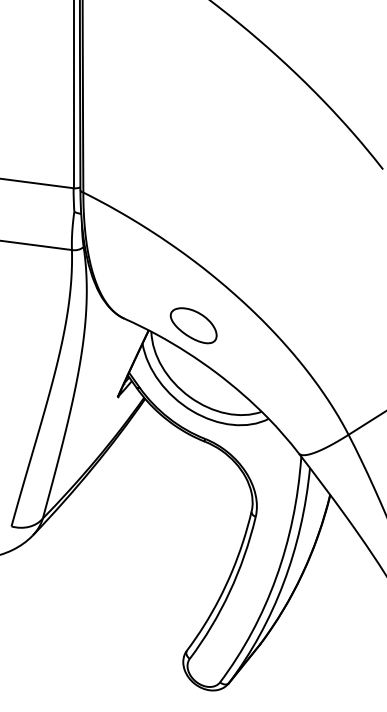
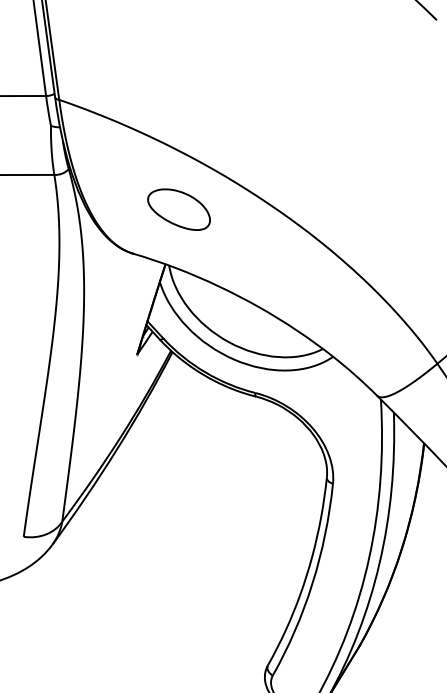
part: (193, 325) -> (178, 209), moved

